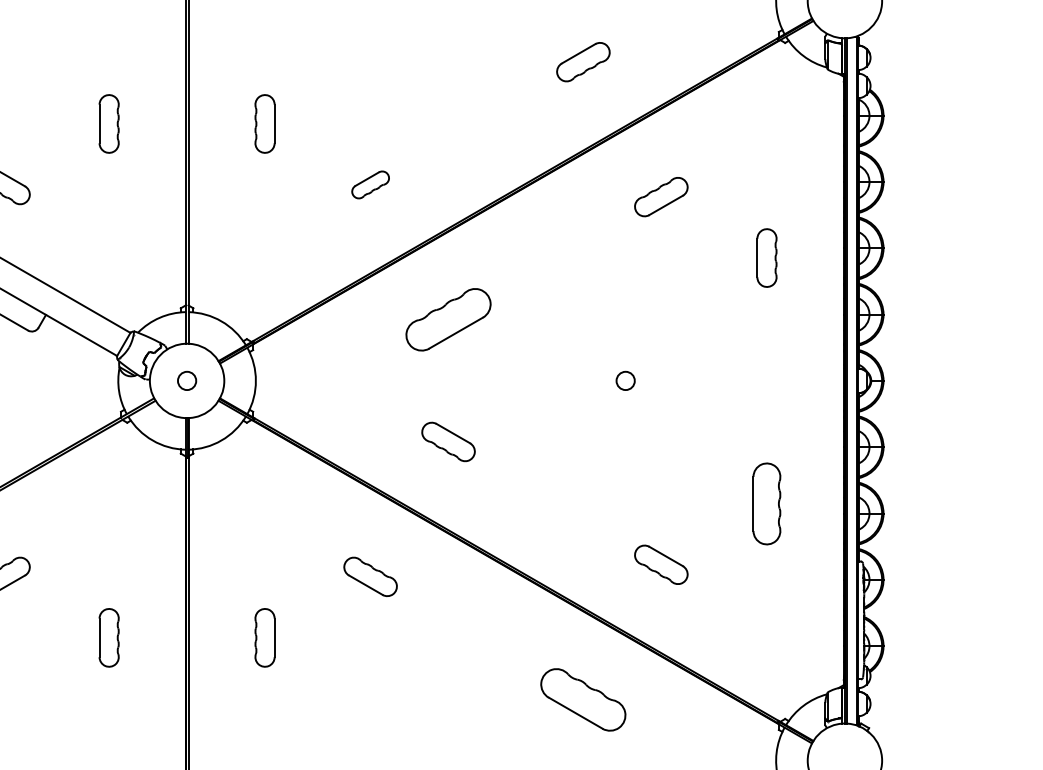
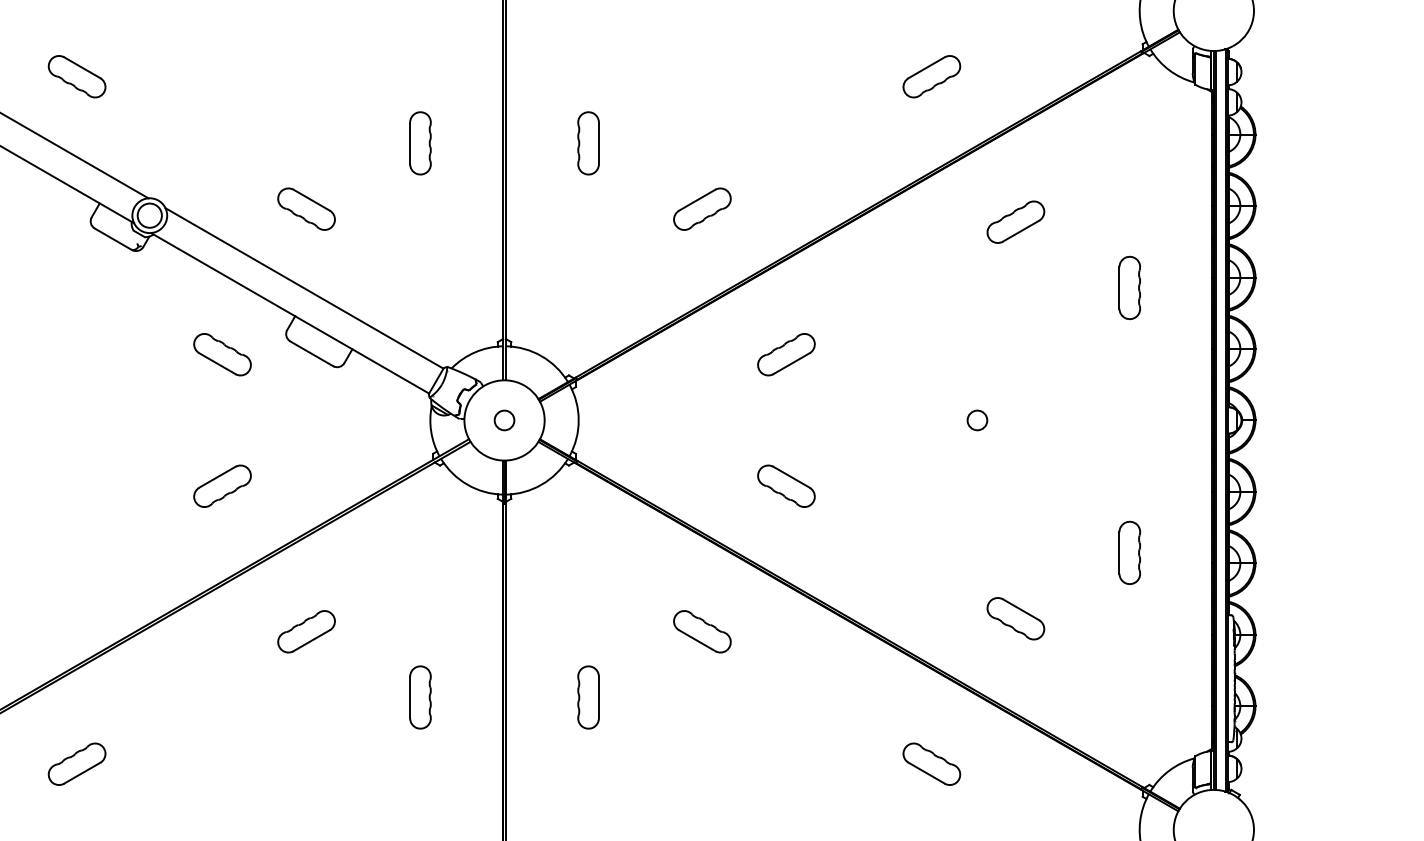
part: (370, 184) -> (702, 208), size x1.43
part: (448, 319) -> (786, 354), size x0.62
part: (766, 503) -> (1129, 552), size x0.71
part: (583, 699) -> (931, 763), size x0.62

